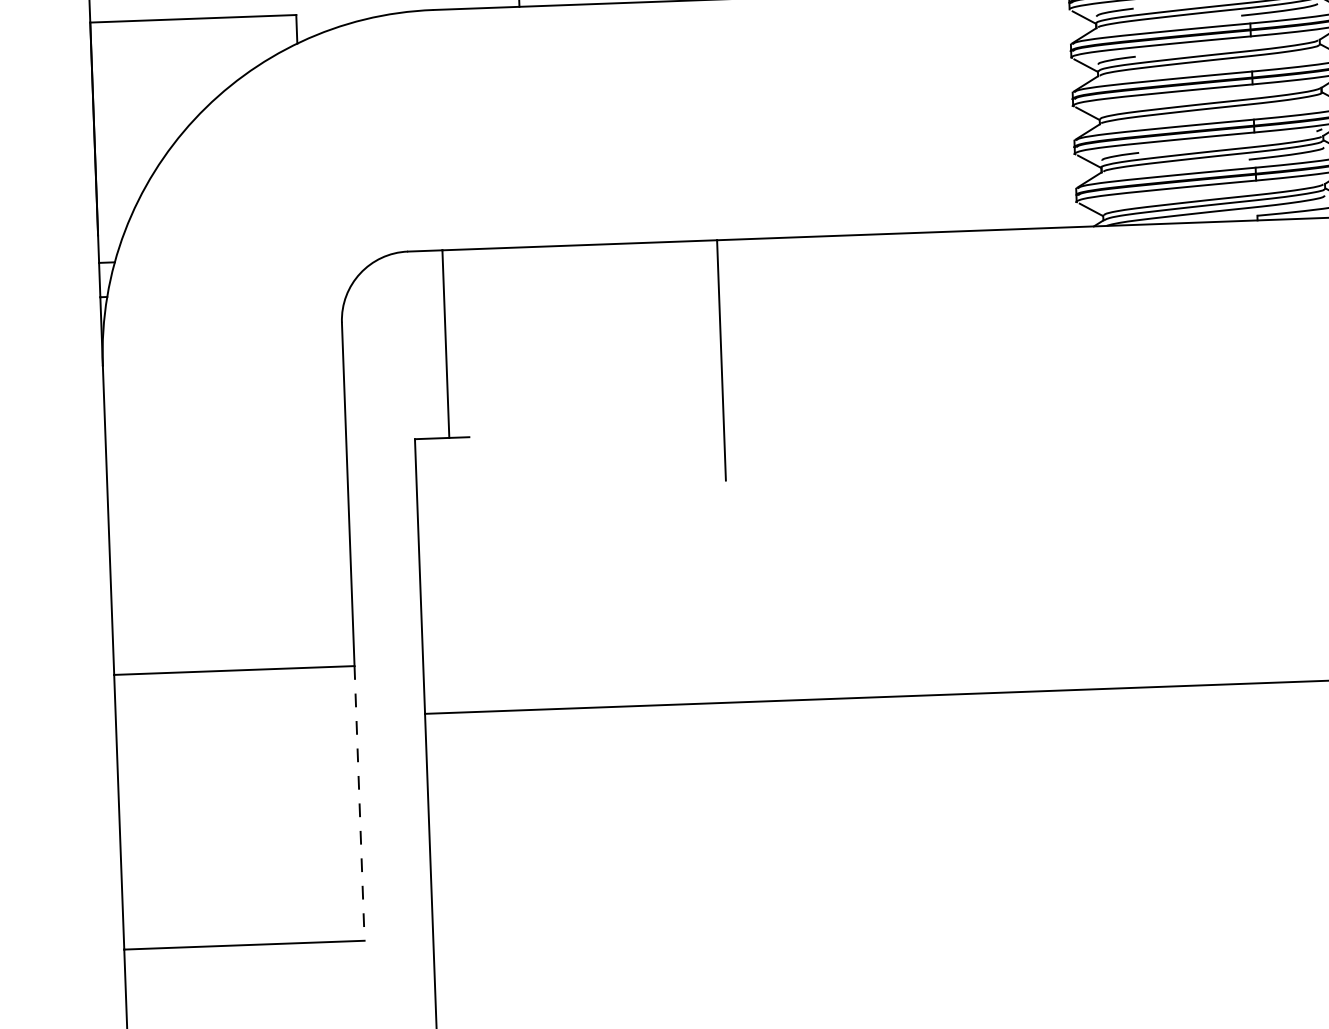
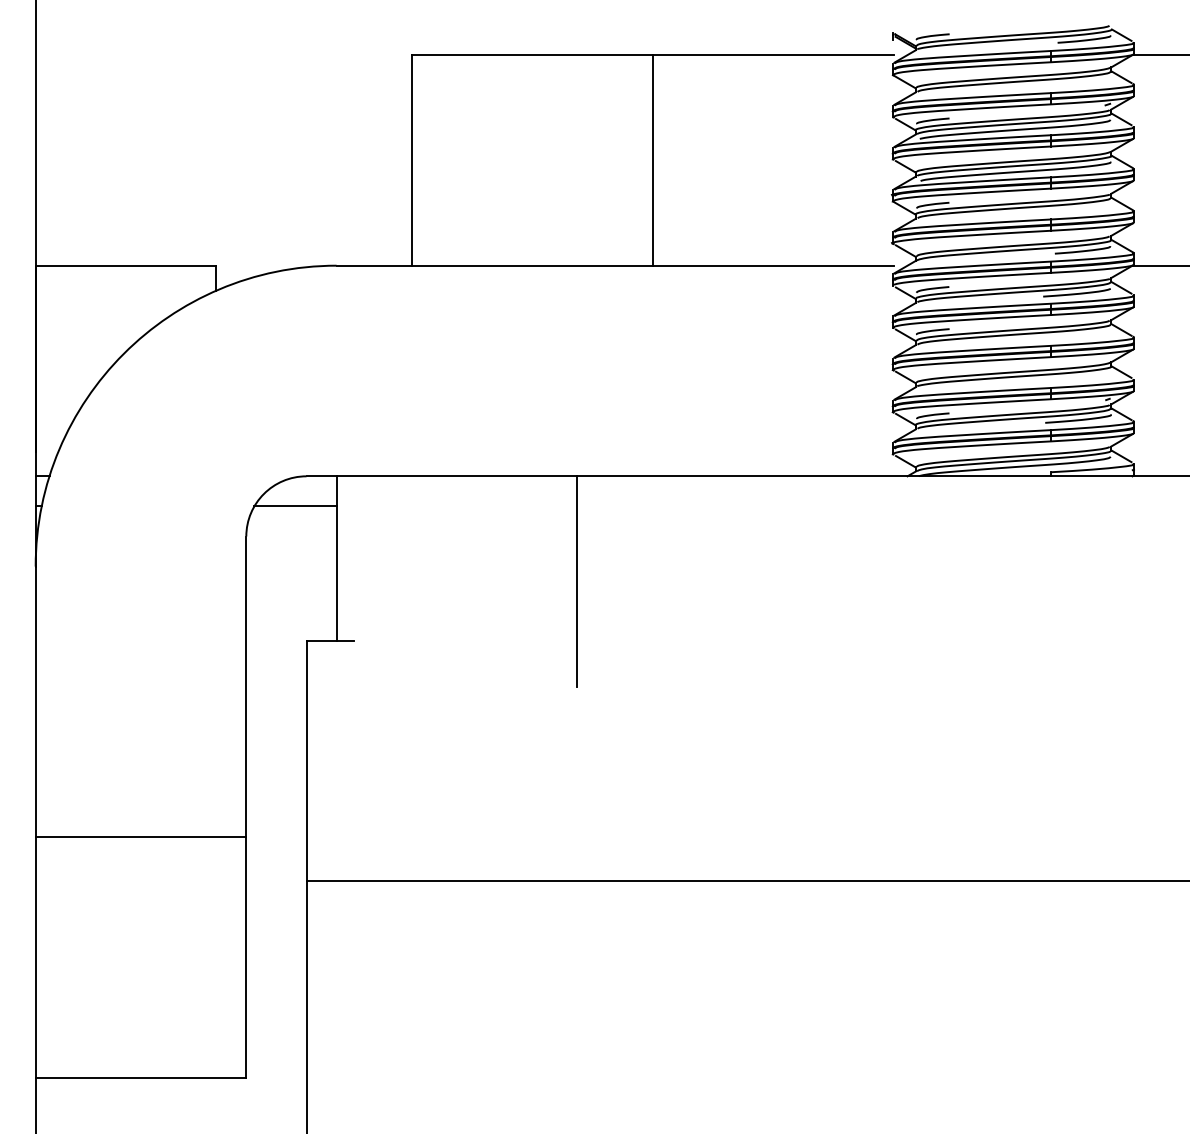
line: (396, 286) -> (295, 506), added
line: (359, 804) -> (246, 958), dashed -> solid

